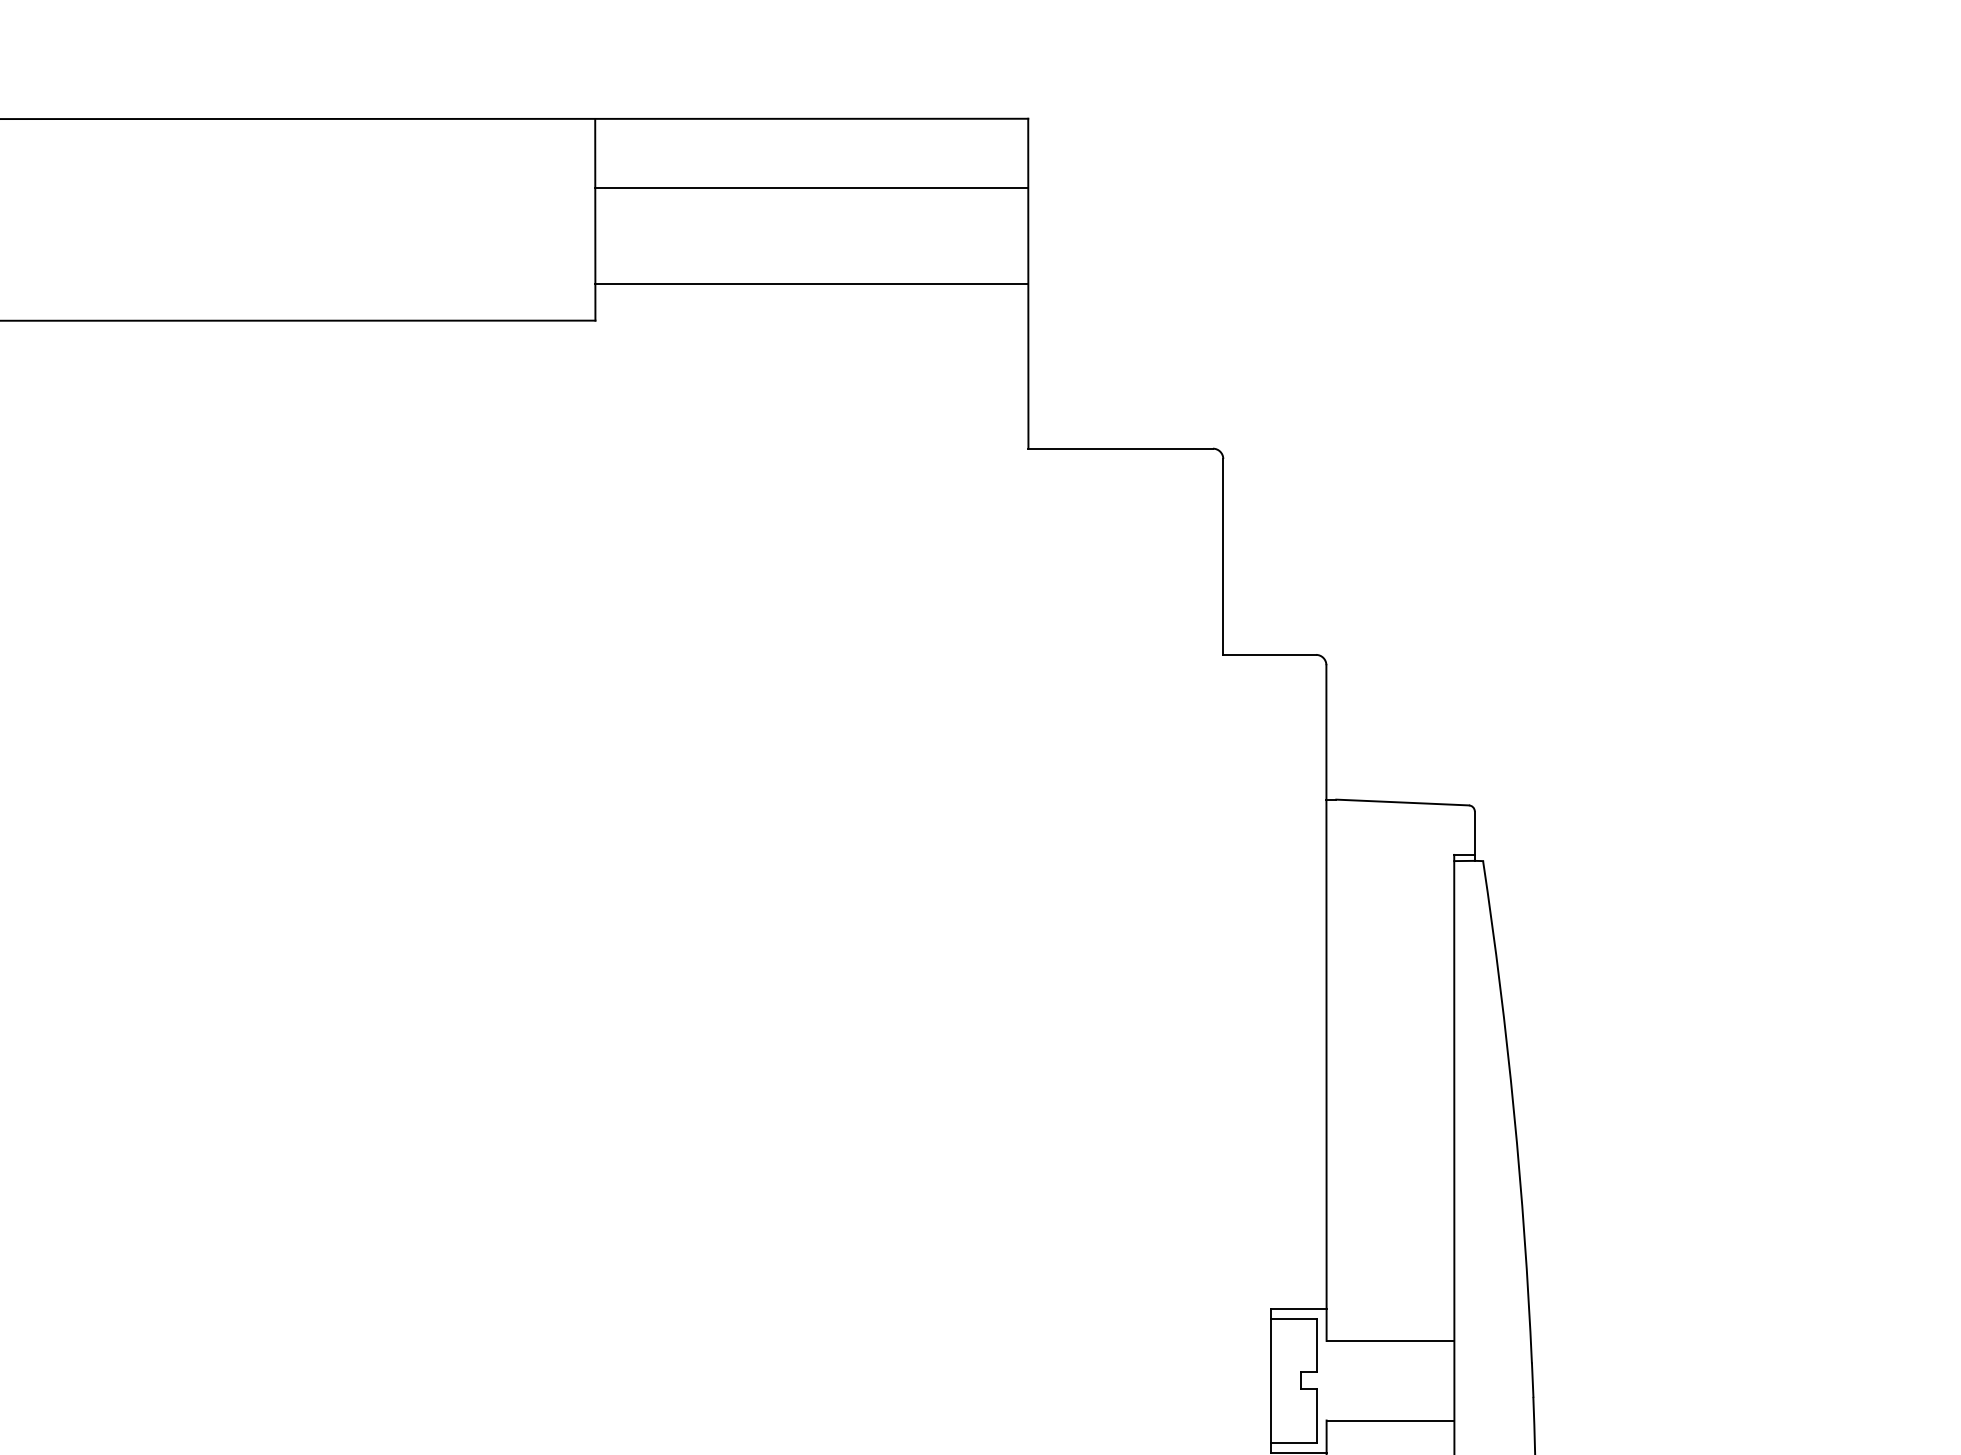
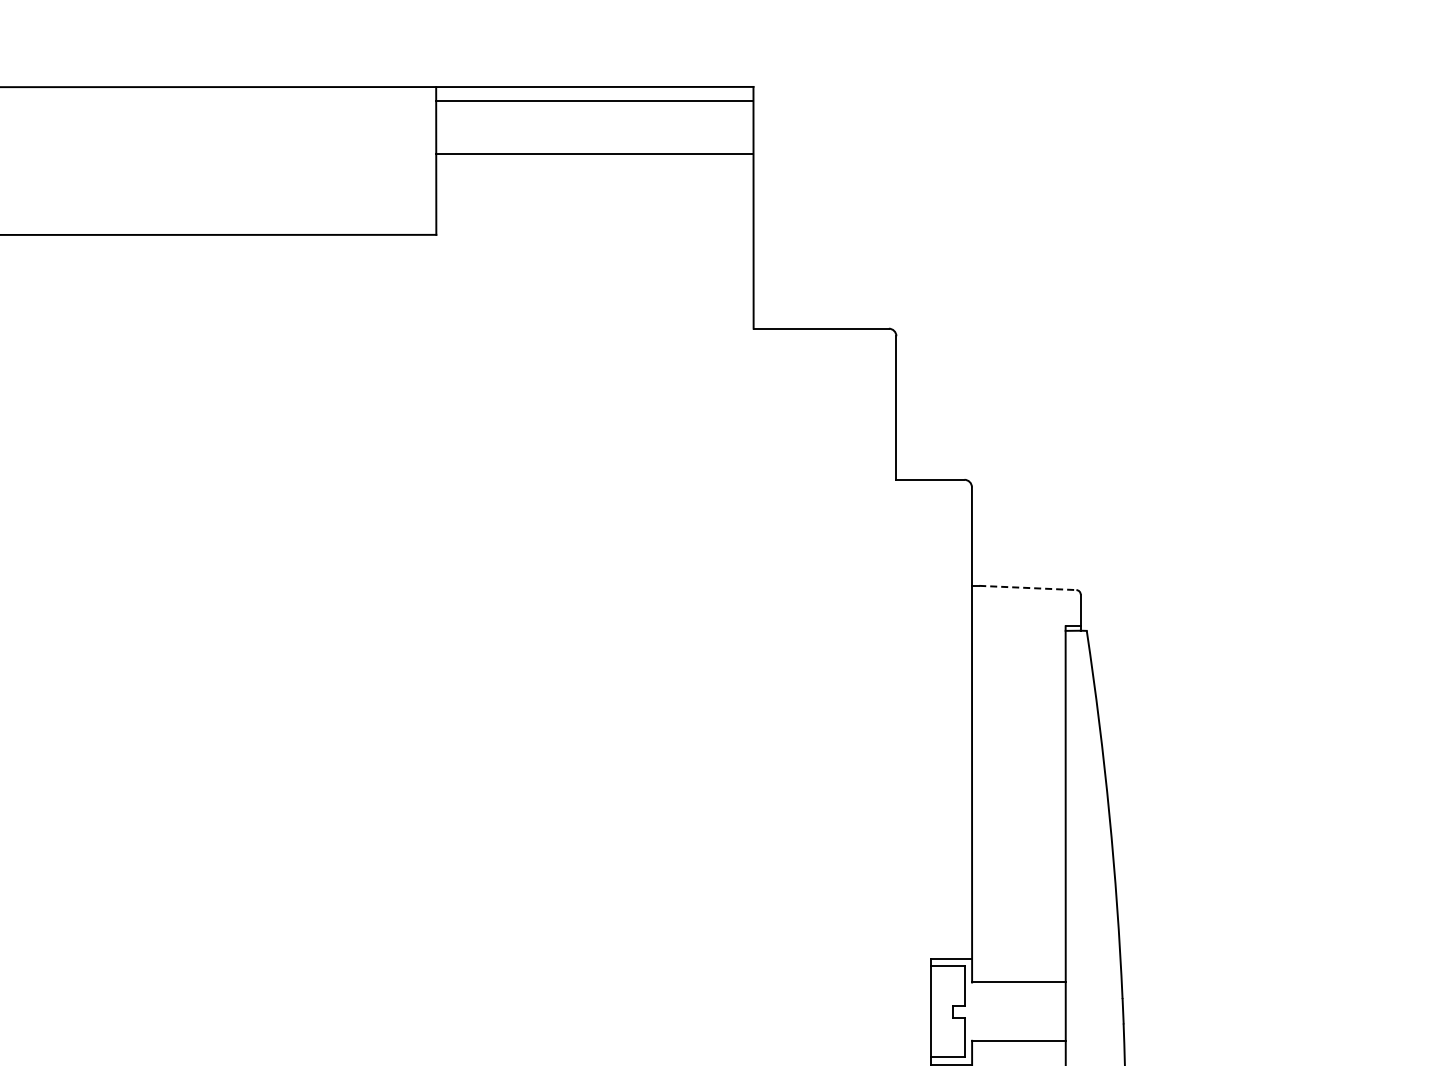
line: (811, 187) -> (594, 100), moved
line: (811, 283) -> (594, 153), moved
line: (1402, 801) -> (1027, 587), solid -> dashed

